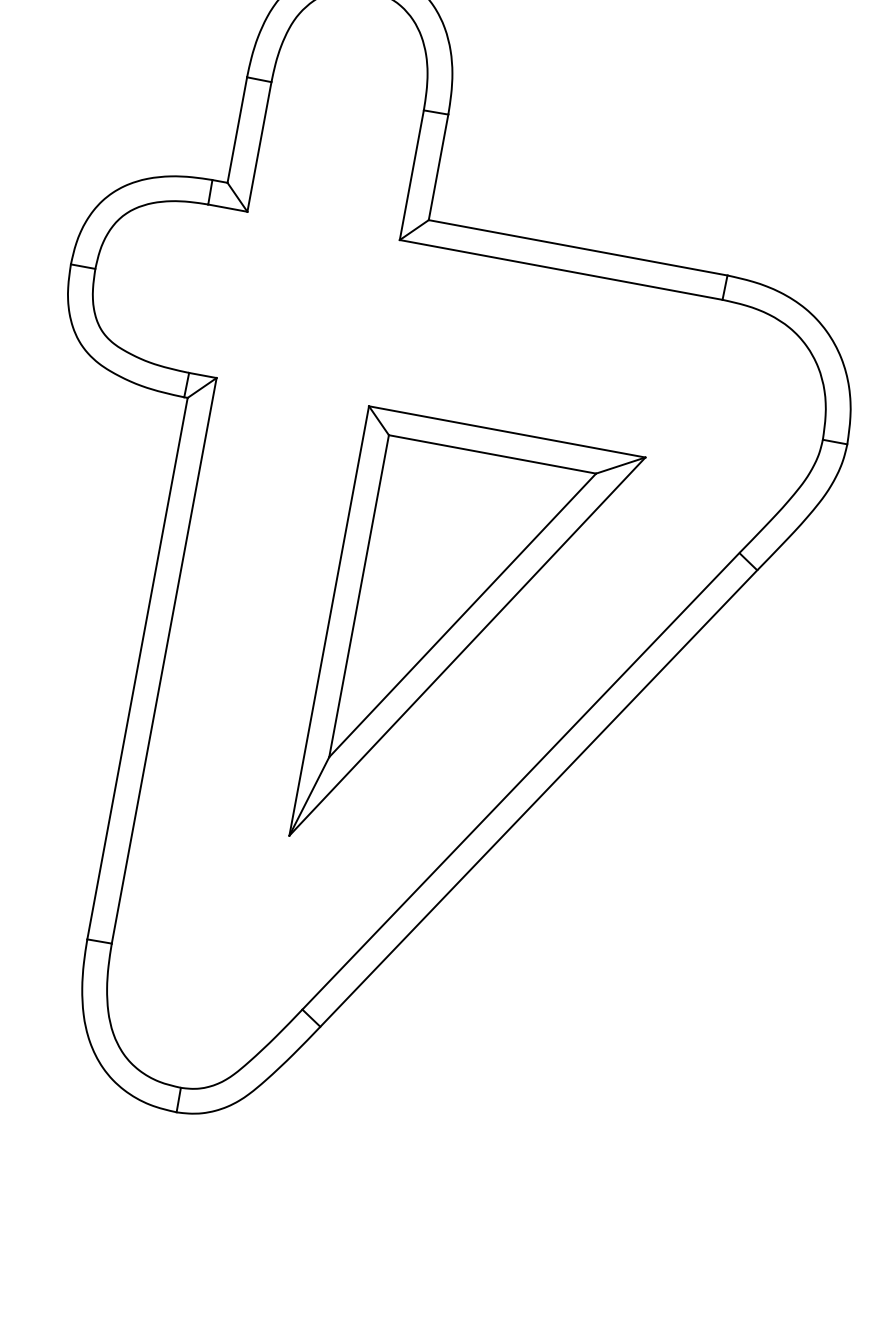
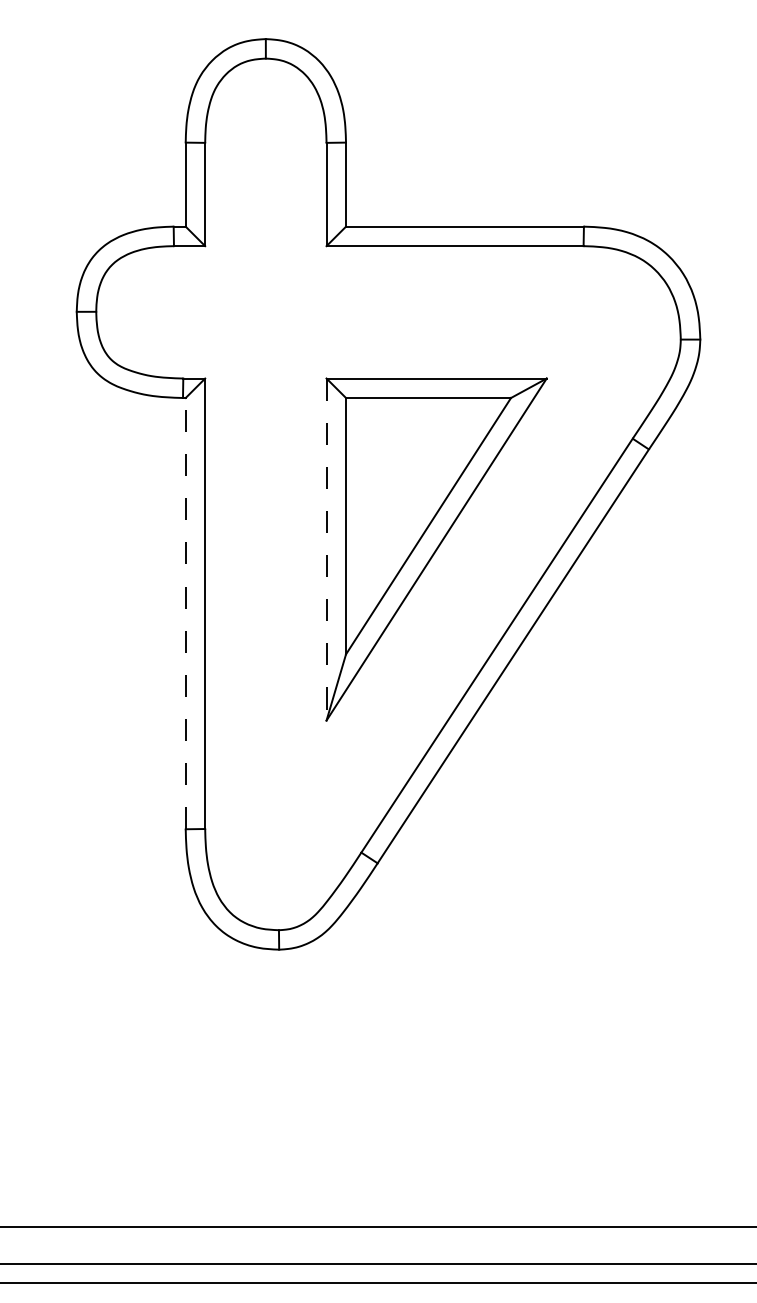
line: (328, 622) -> (326, 550), solid -> dashed
line: (137, 668) -> (185, 613), solid -> dashed

